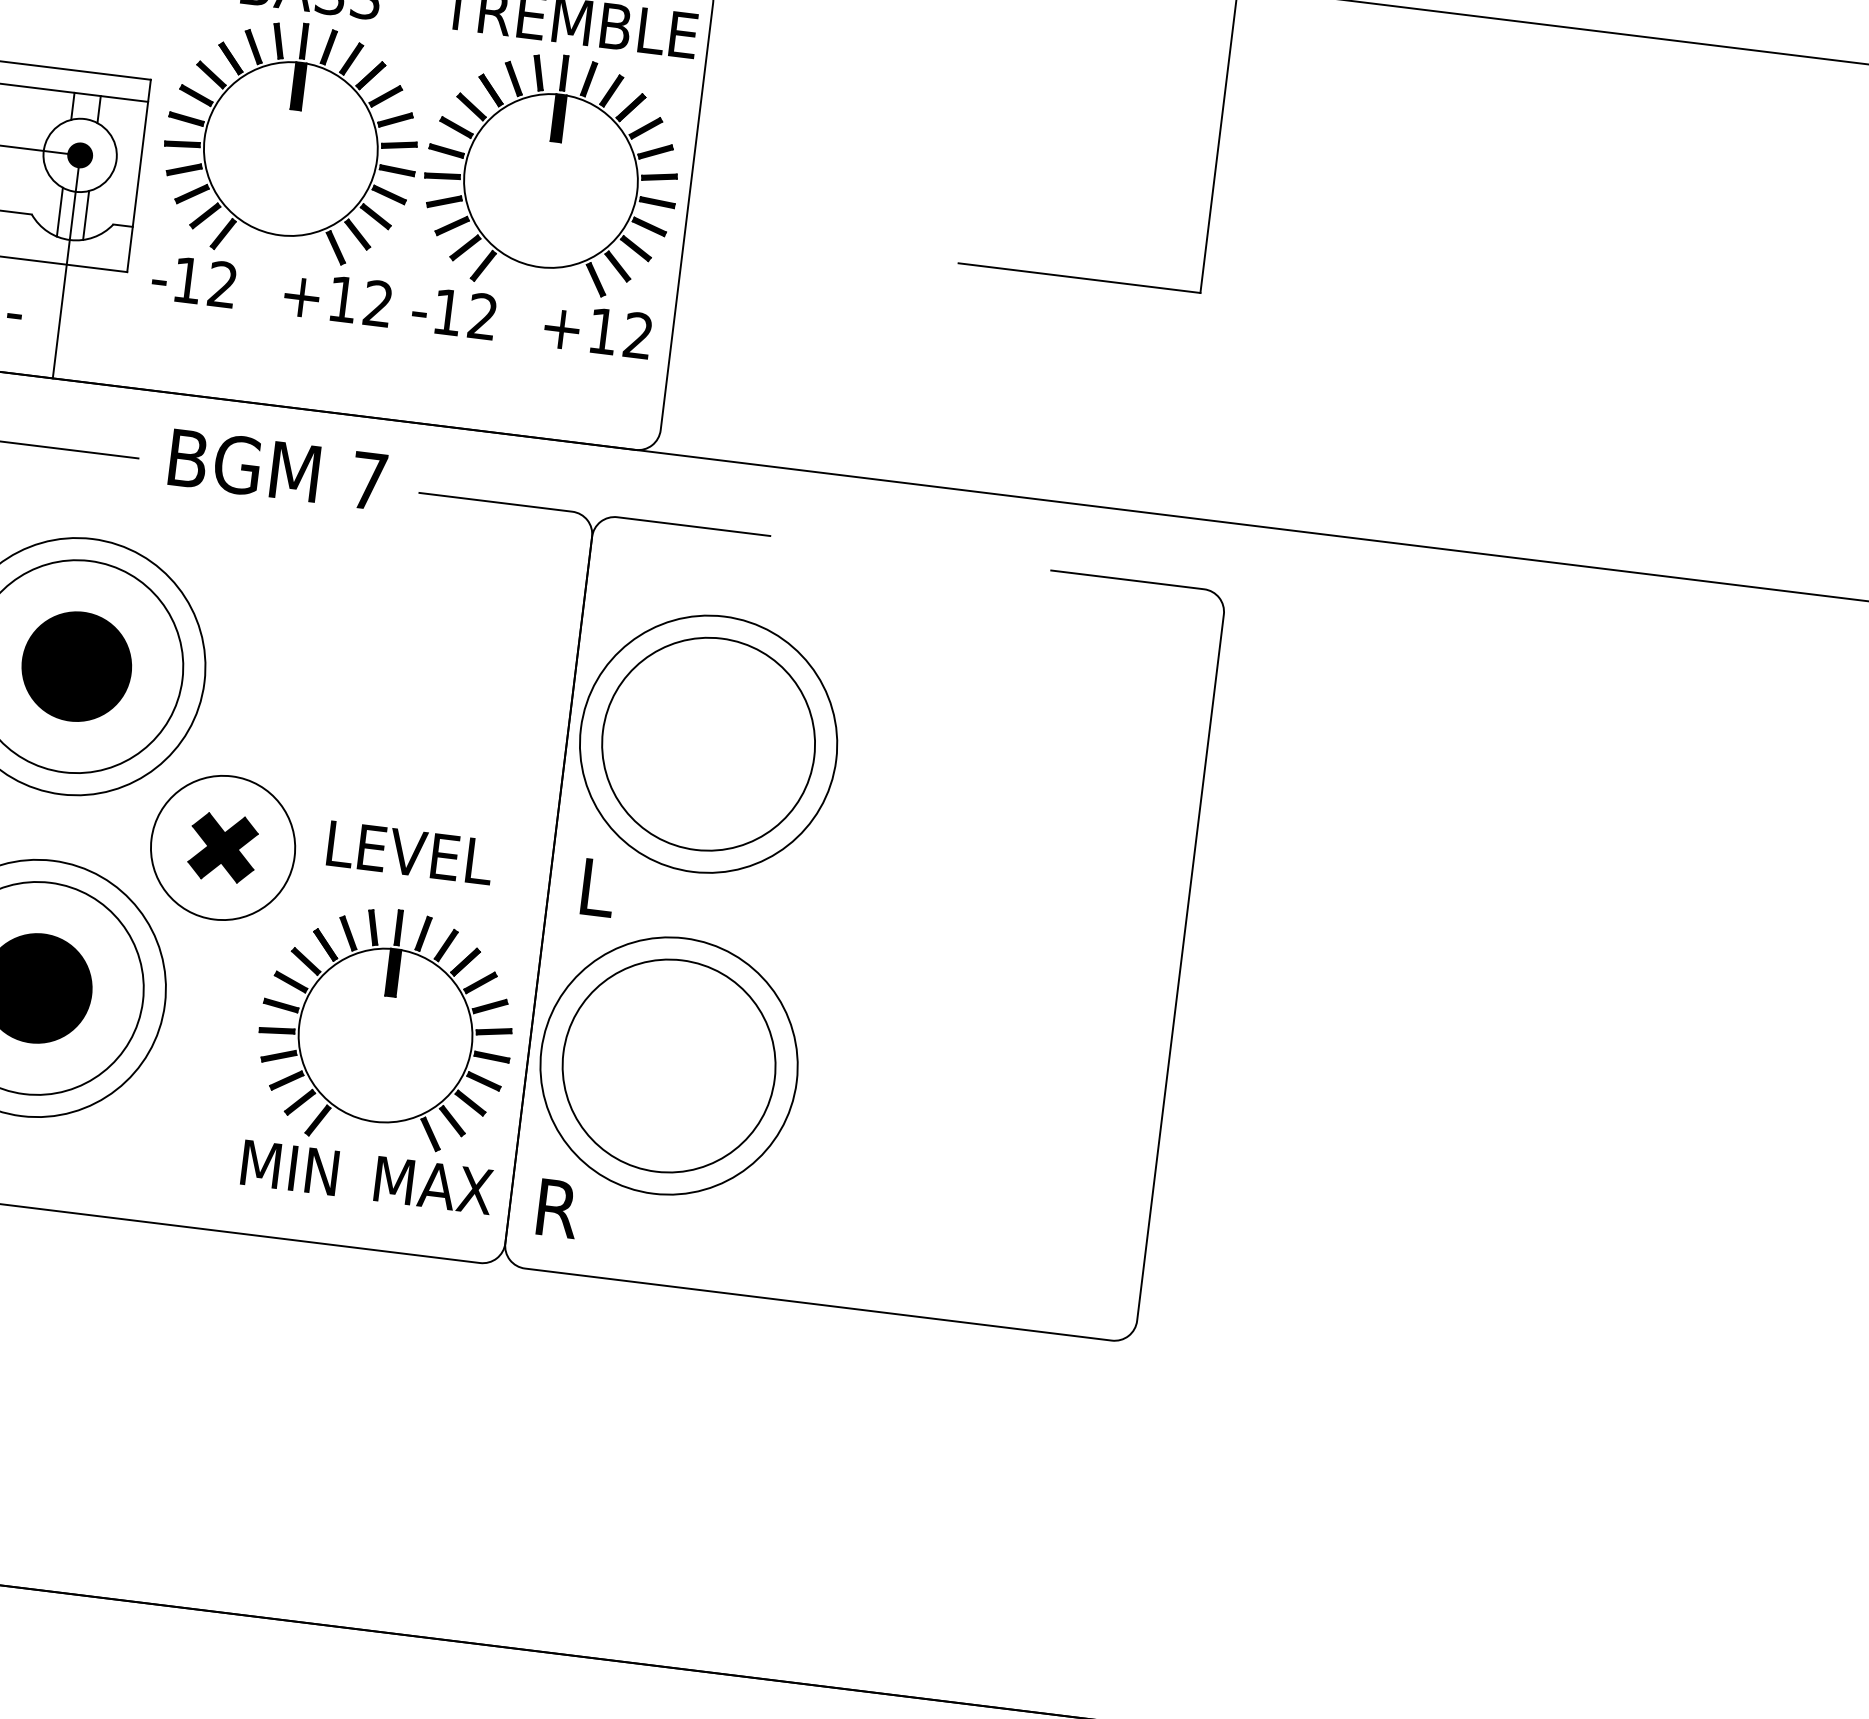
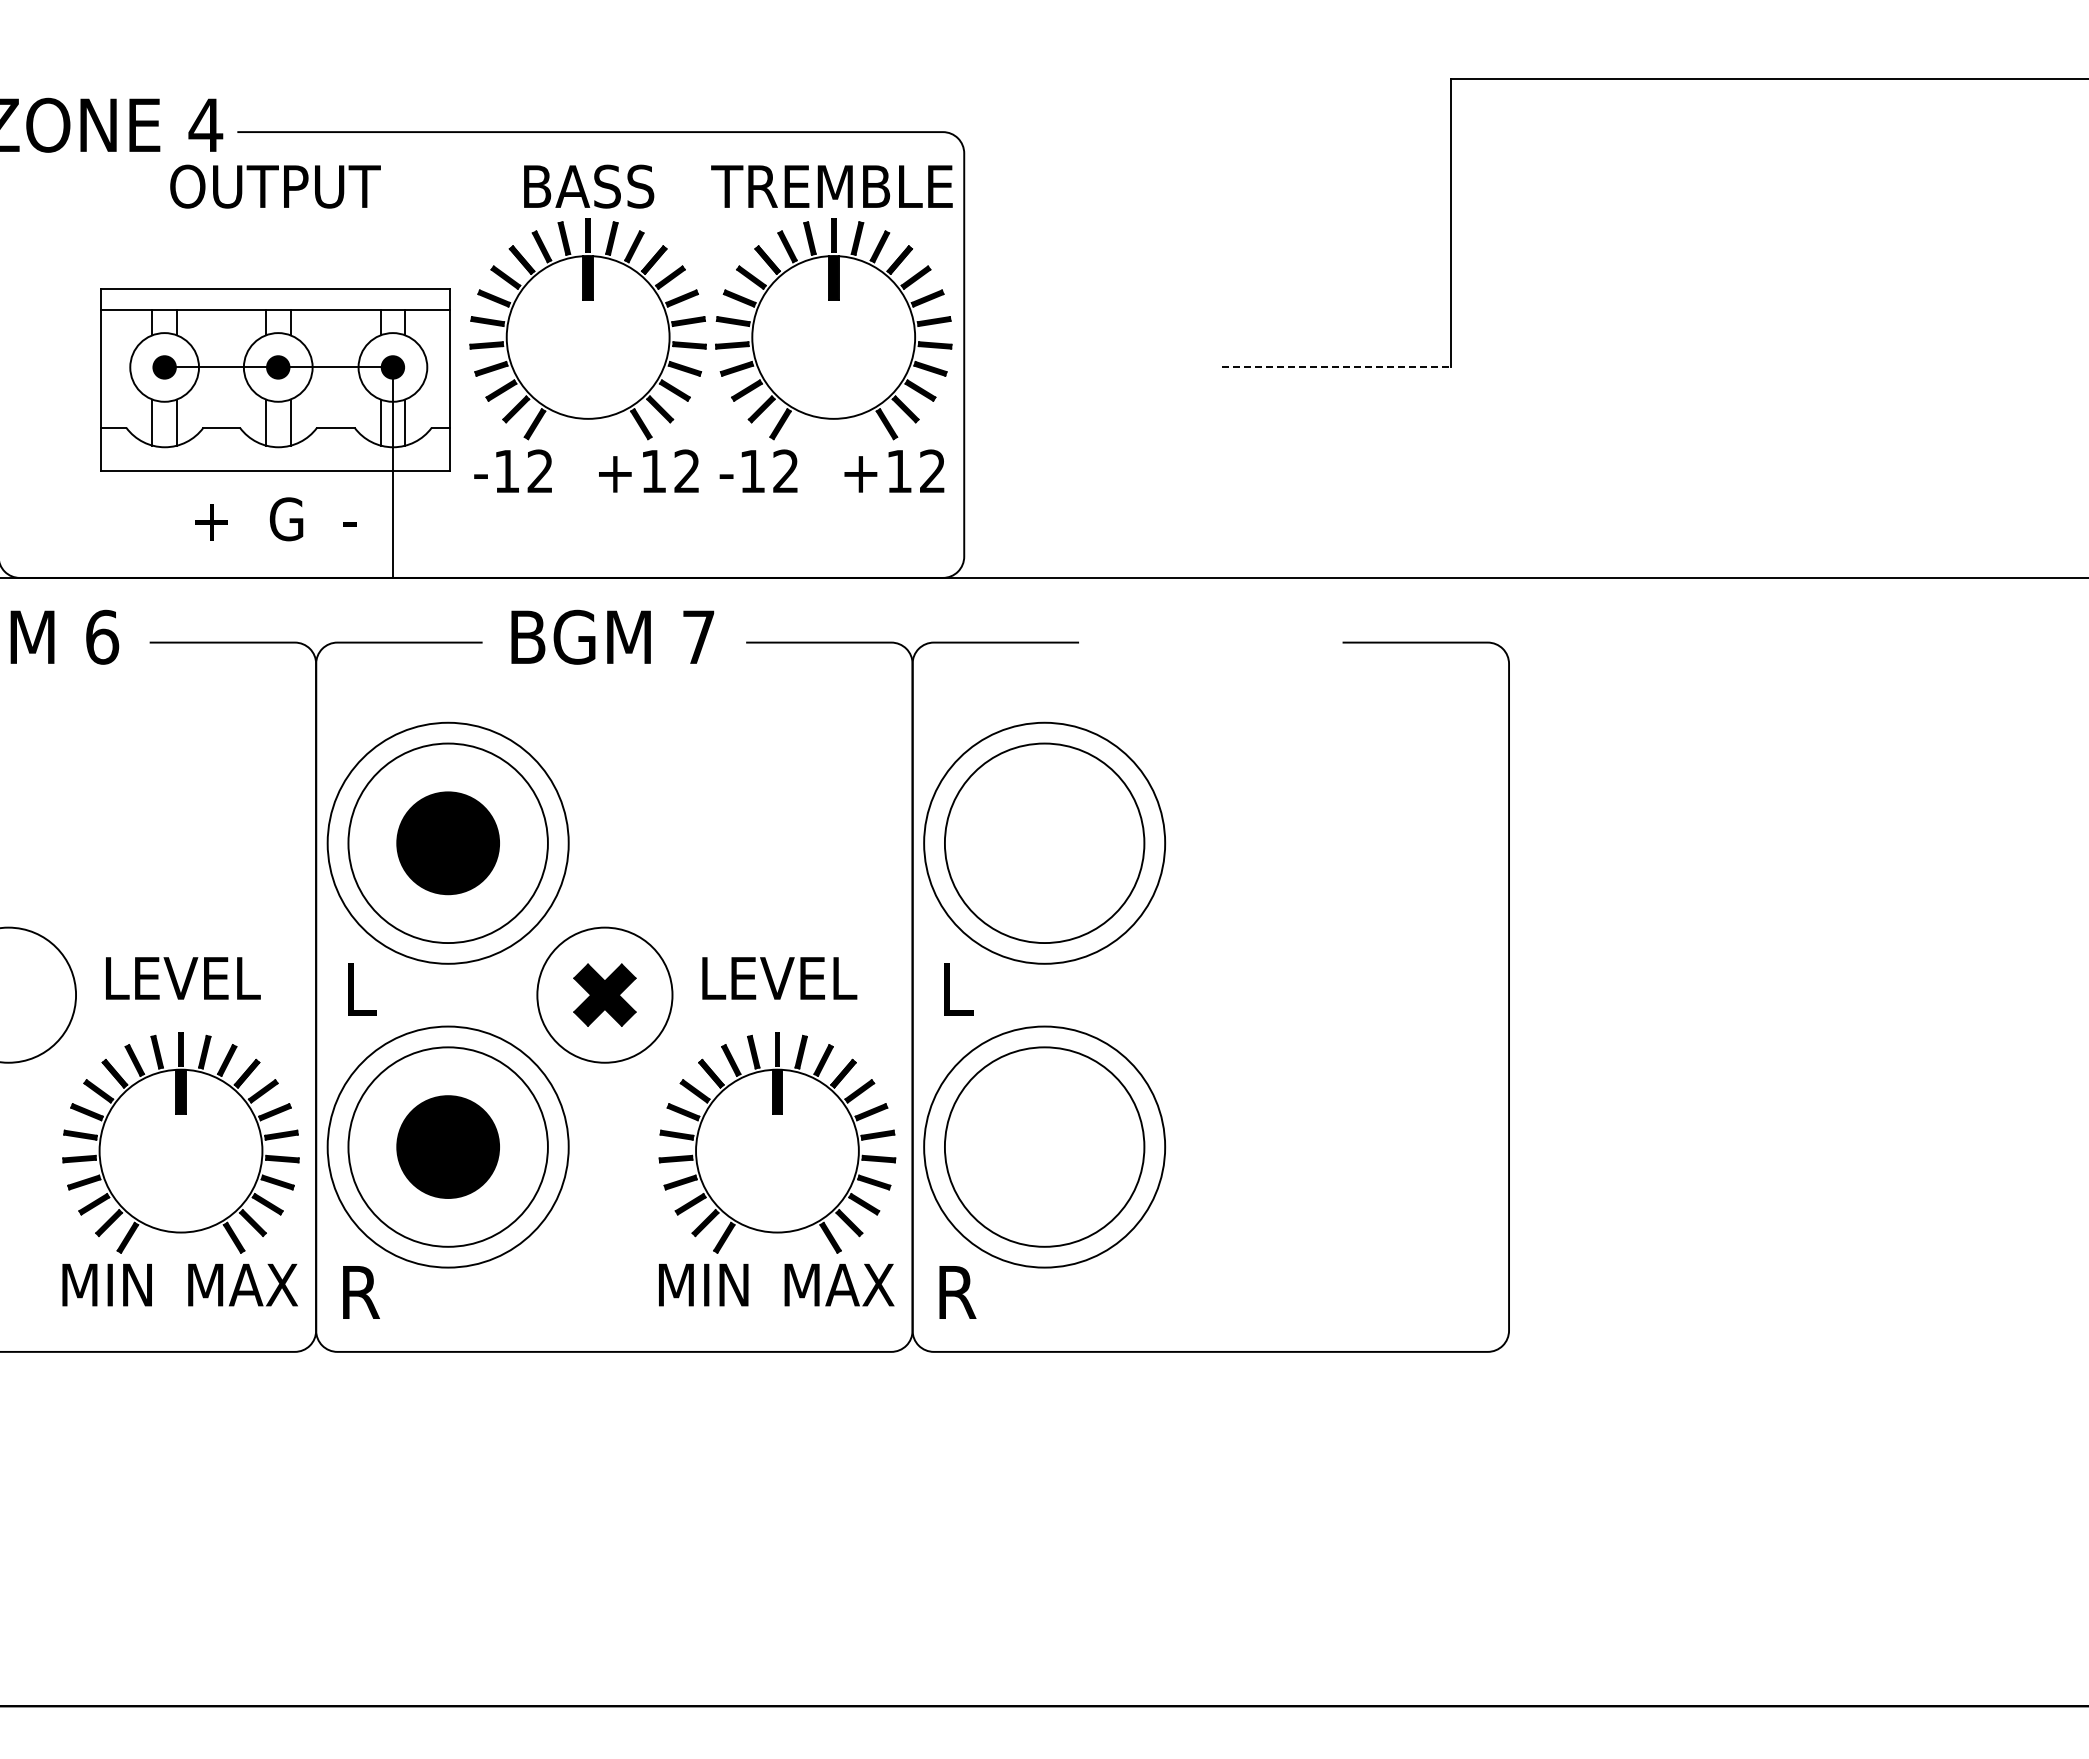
line: (1079, 278) -> (1336, 367), solid -> dashed

